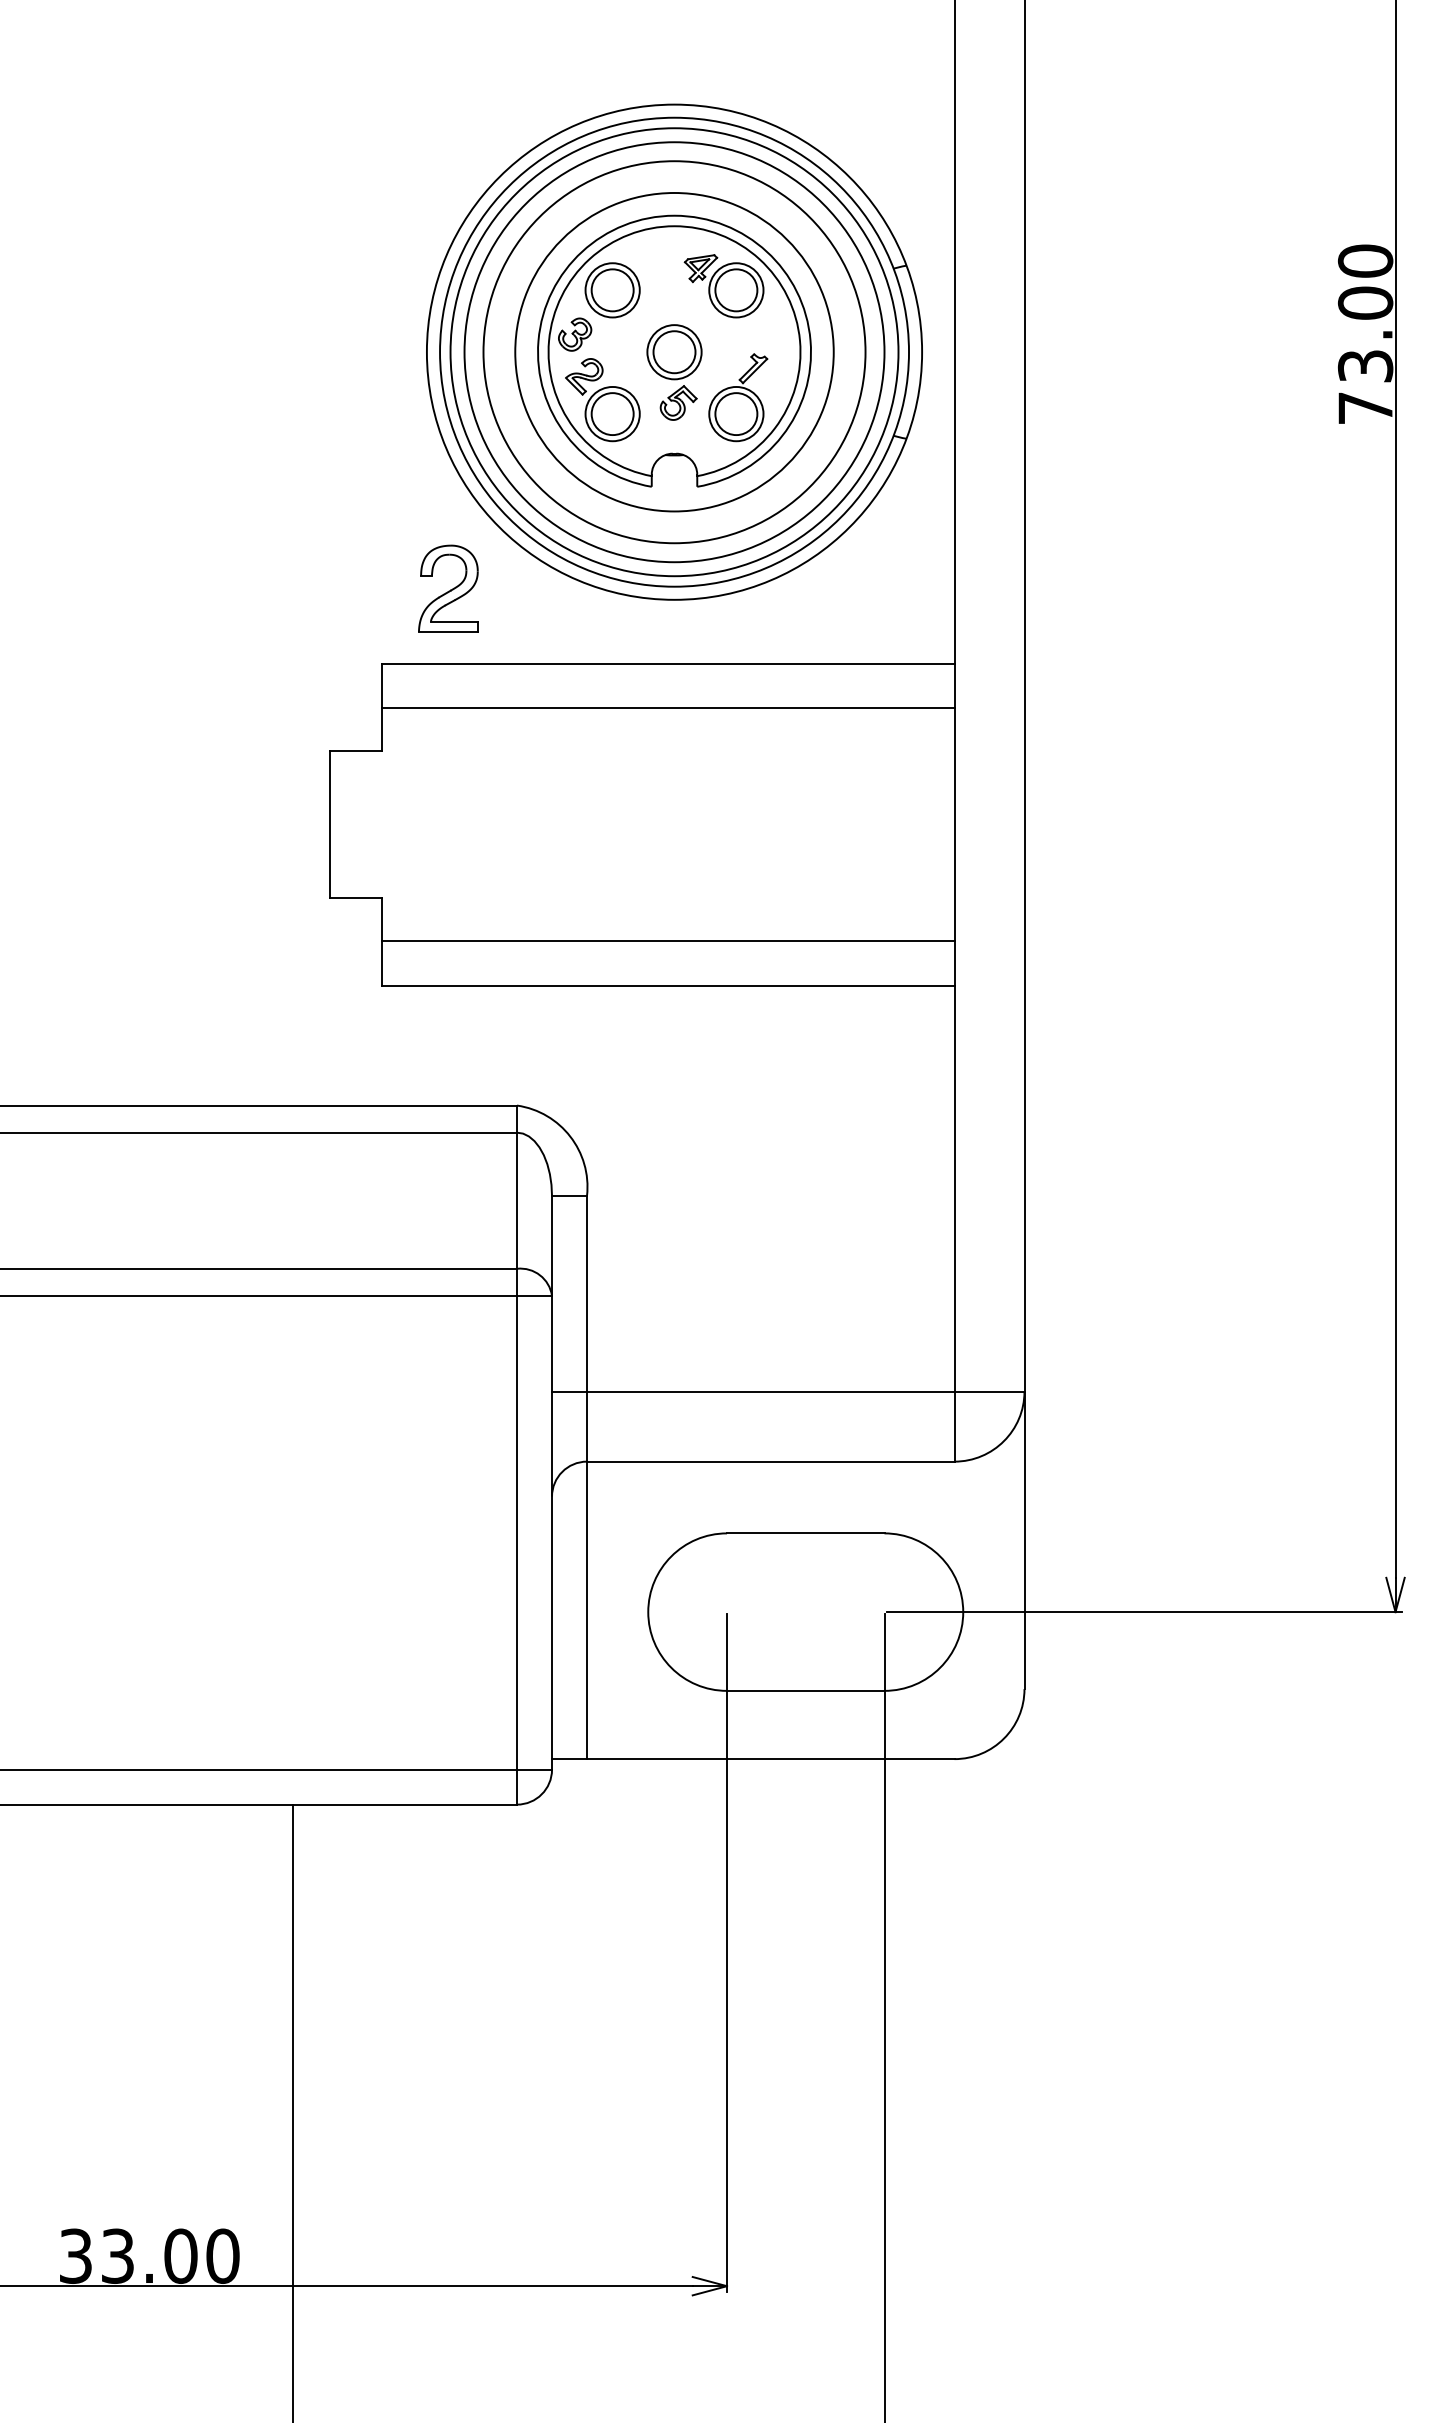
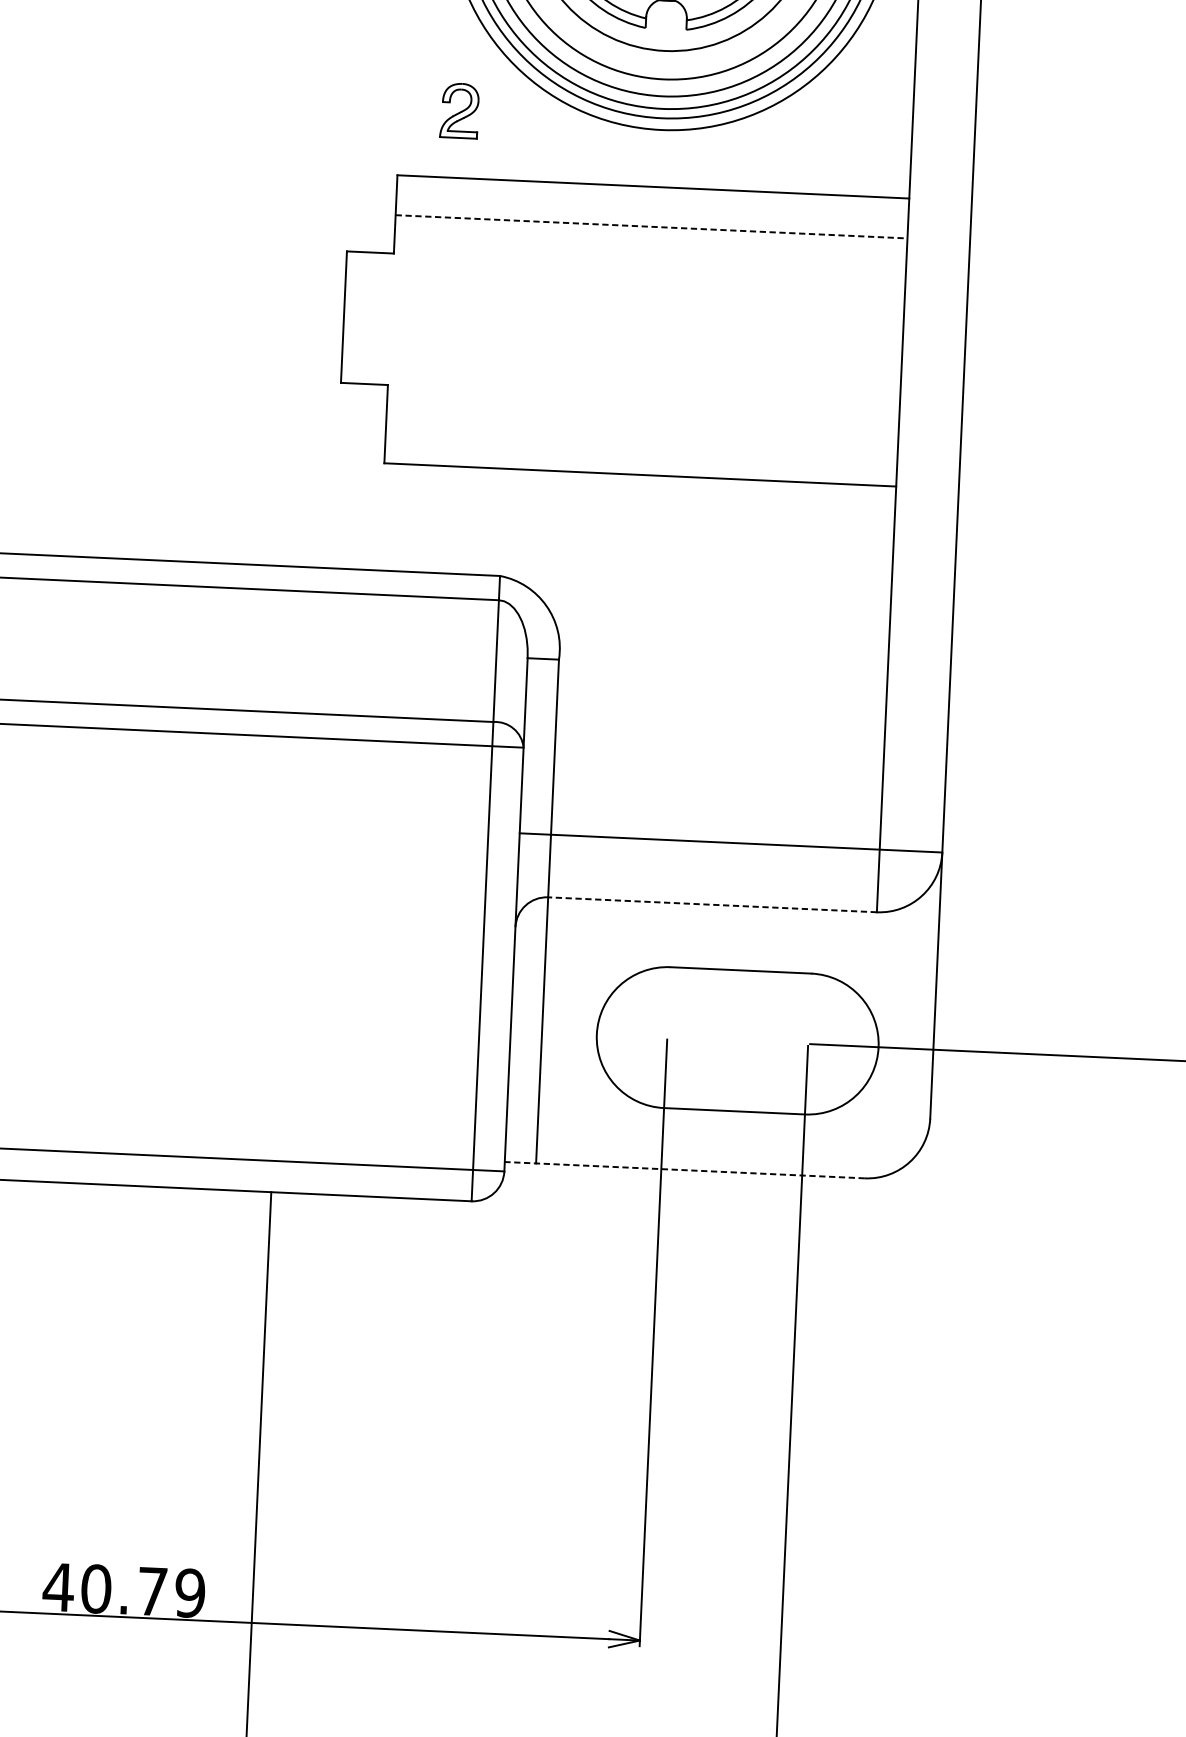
part: (448, 588) -> (459, 110), size x0.7
line: (668, 708) -> (651, 226), solid -> dashed
line: (668, 941) -> (642, 435), removed
line: (770, 1461) -> (712, 904), solid -> dashed
line: (752, 1759) -> (684, 1170), solid -> dashed
text: (148, 2255) -> (123, 1589), 33.00 -> 40.79

